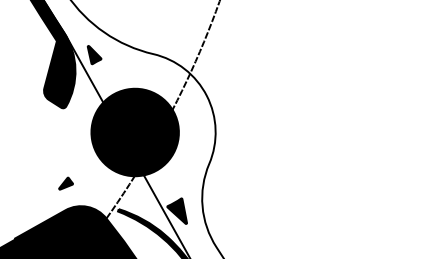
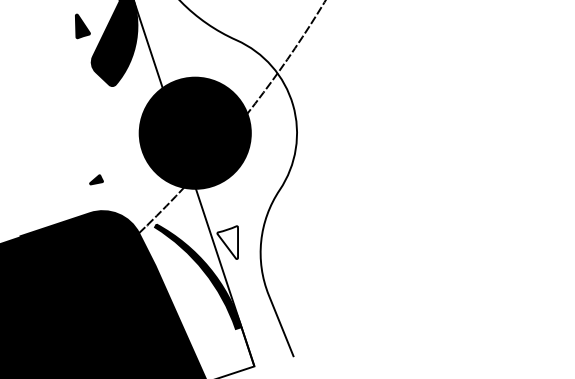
part: (94, 54) -> (82, 26), moved
part: (65, 183) -> (96, 179), size x0.7
fill: (176, 212) -> (227, 242), removed

